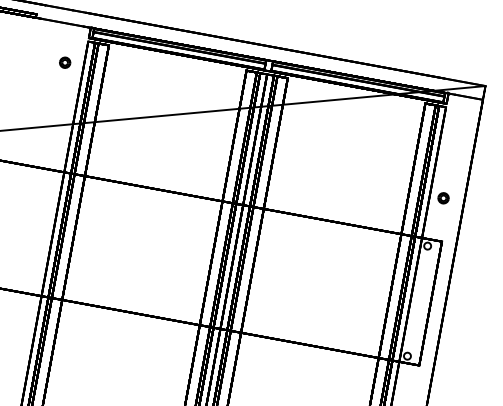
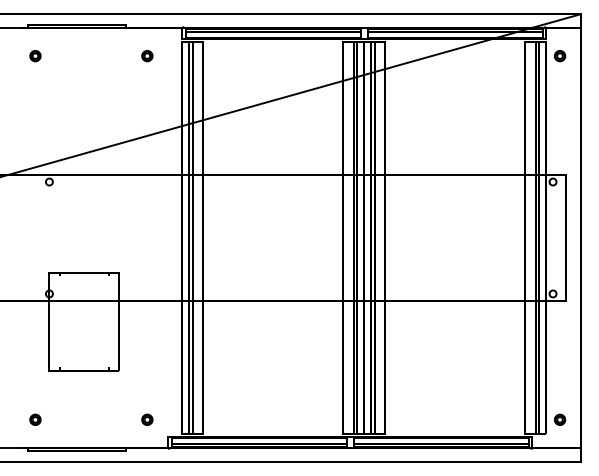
part: (65, 63) -> (147, 56), moved
part: (443, 198) -> (560, 56), moved

